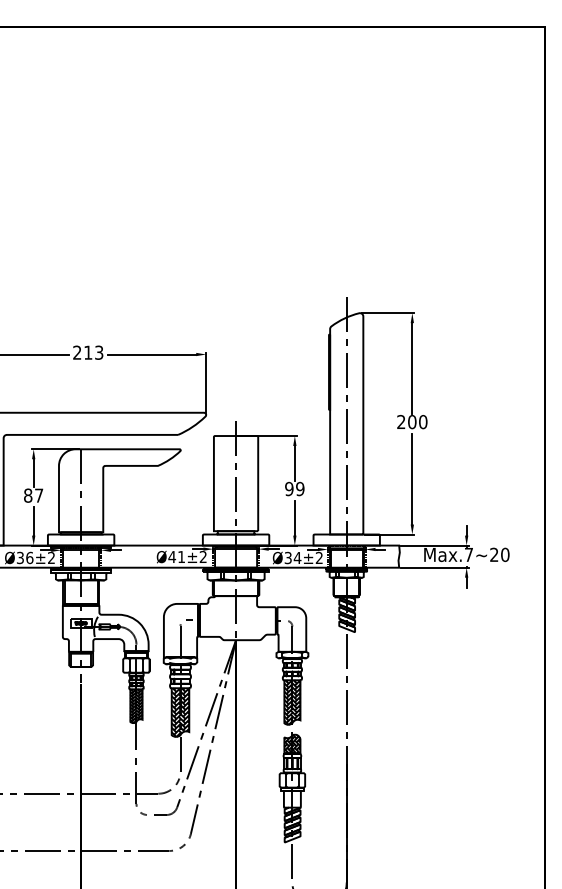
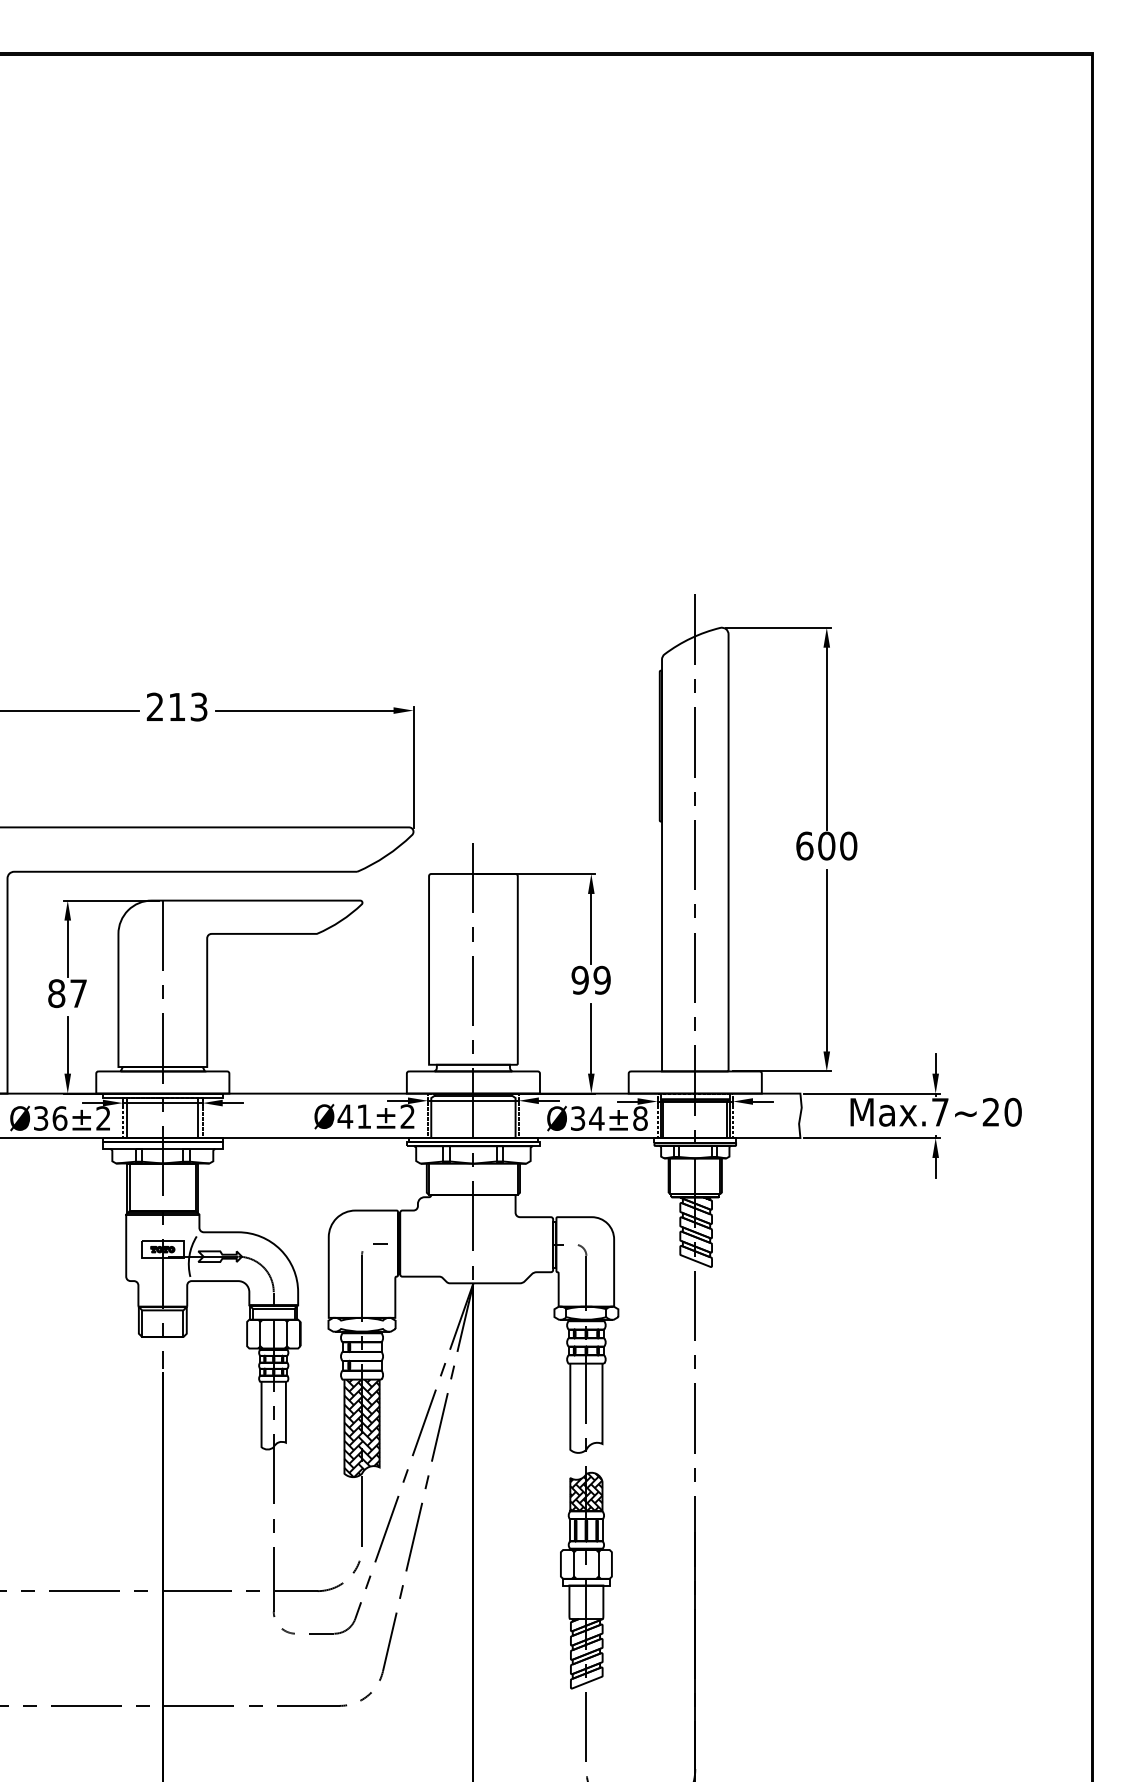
text: (401, 421) -> (805, 844), 200 -> 600
text: (318, 558) -> (638, 1119), Ø34±2 -> Ø34±8
hatch: (292, 702) -> (586, 1408), removed
hatch: (136, 706) -> (273, 1416), removed

